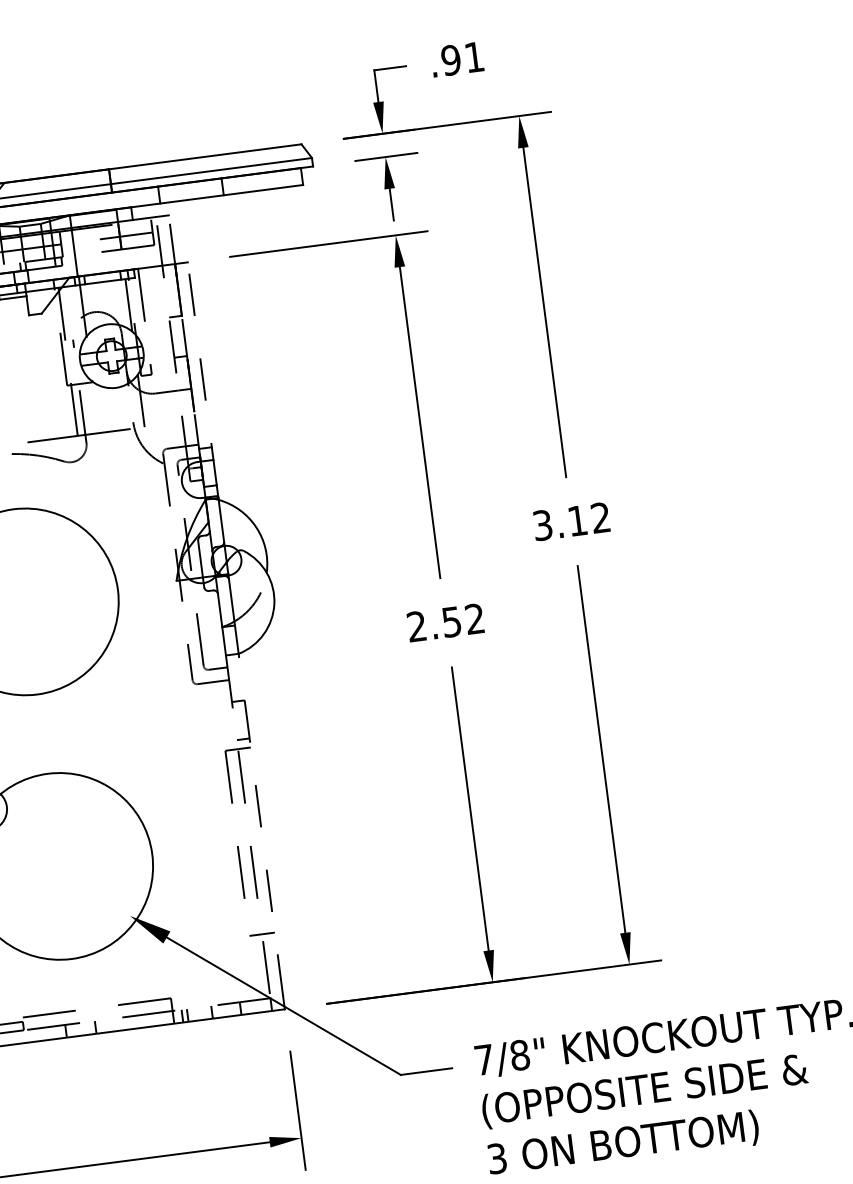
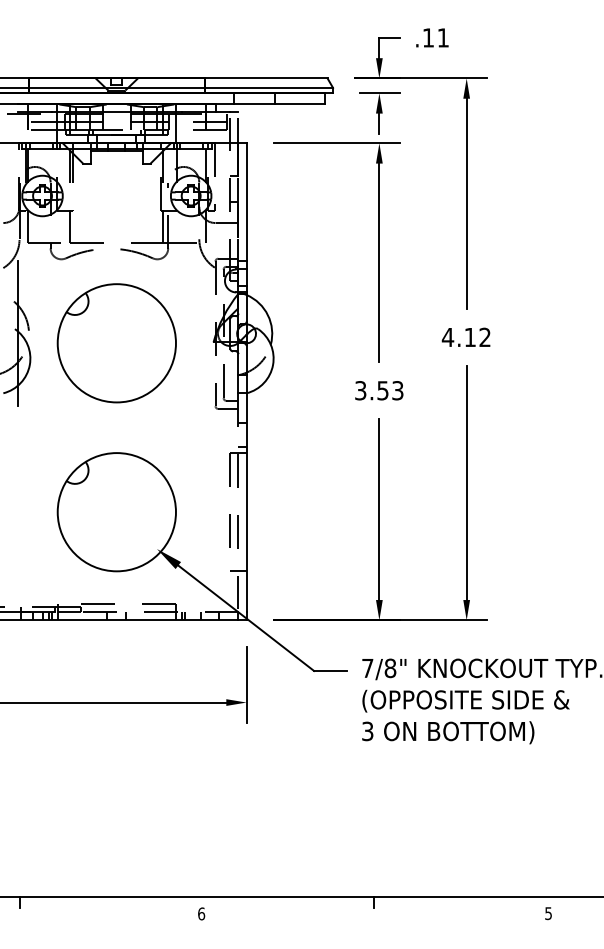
text: (451, 59) -> (428, 37), .91 -> .11
line: (202, 373) -> (246, 214), dashed -> solid
text: (541, 525) -> (447, 337), 3.12 -> 4.12
text: (446, 622) -> (379, 390), 2.52 -> 3.53
line: (260, 824) -> (246, 502), dashed -> solid

